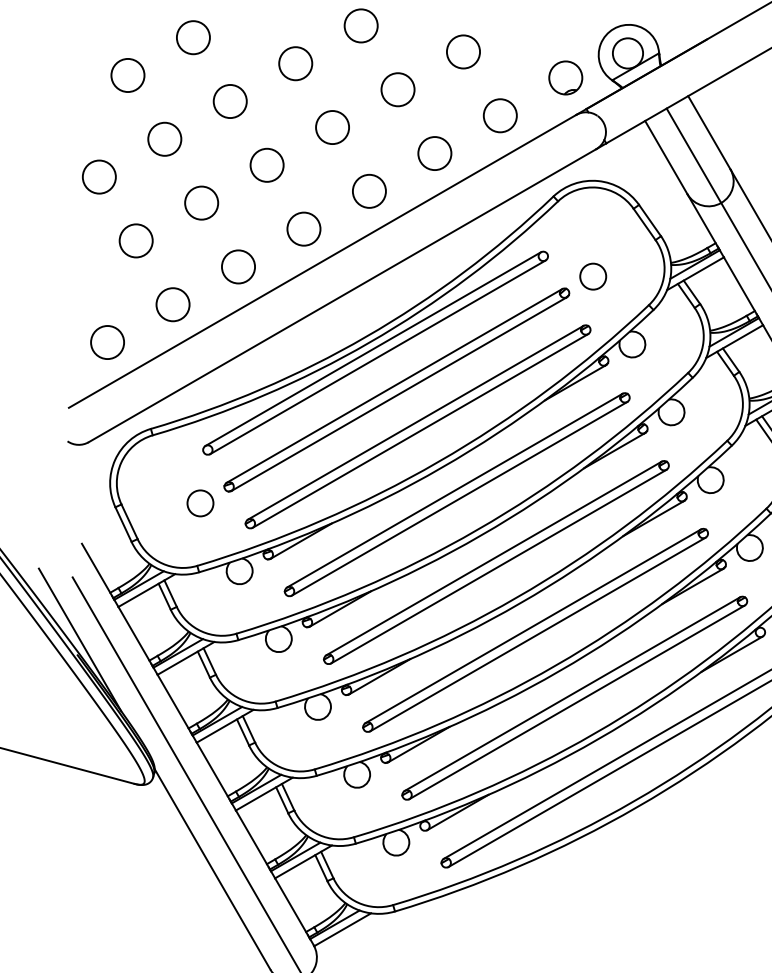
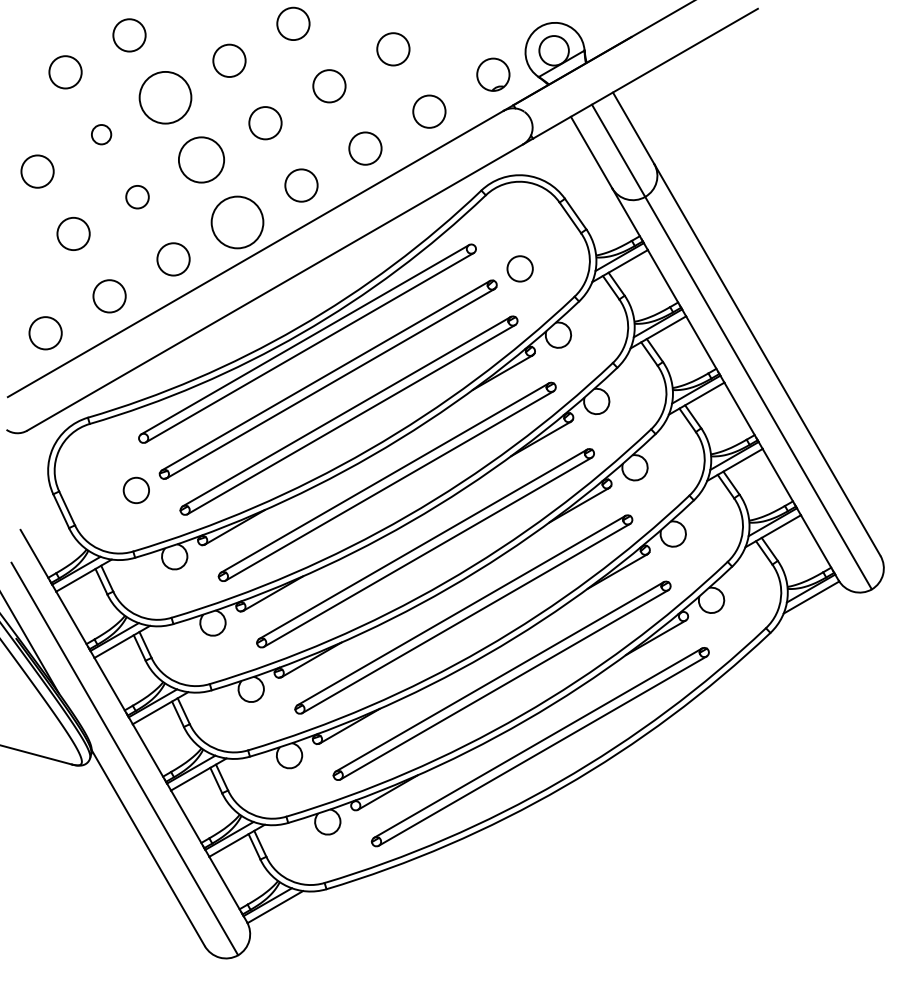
circle: (230, 101) -> (165, 97), size x1.6
circle: (164, 139) -> (101, 134), size x0.6
circle: (267, 165) -> (201, 160), size x1.4
circle: (201, 203) -> (137, 197), size x0.7
circle: (303, 229) -> (237, 222), size x1.6

